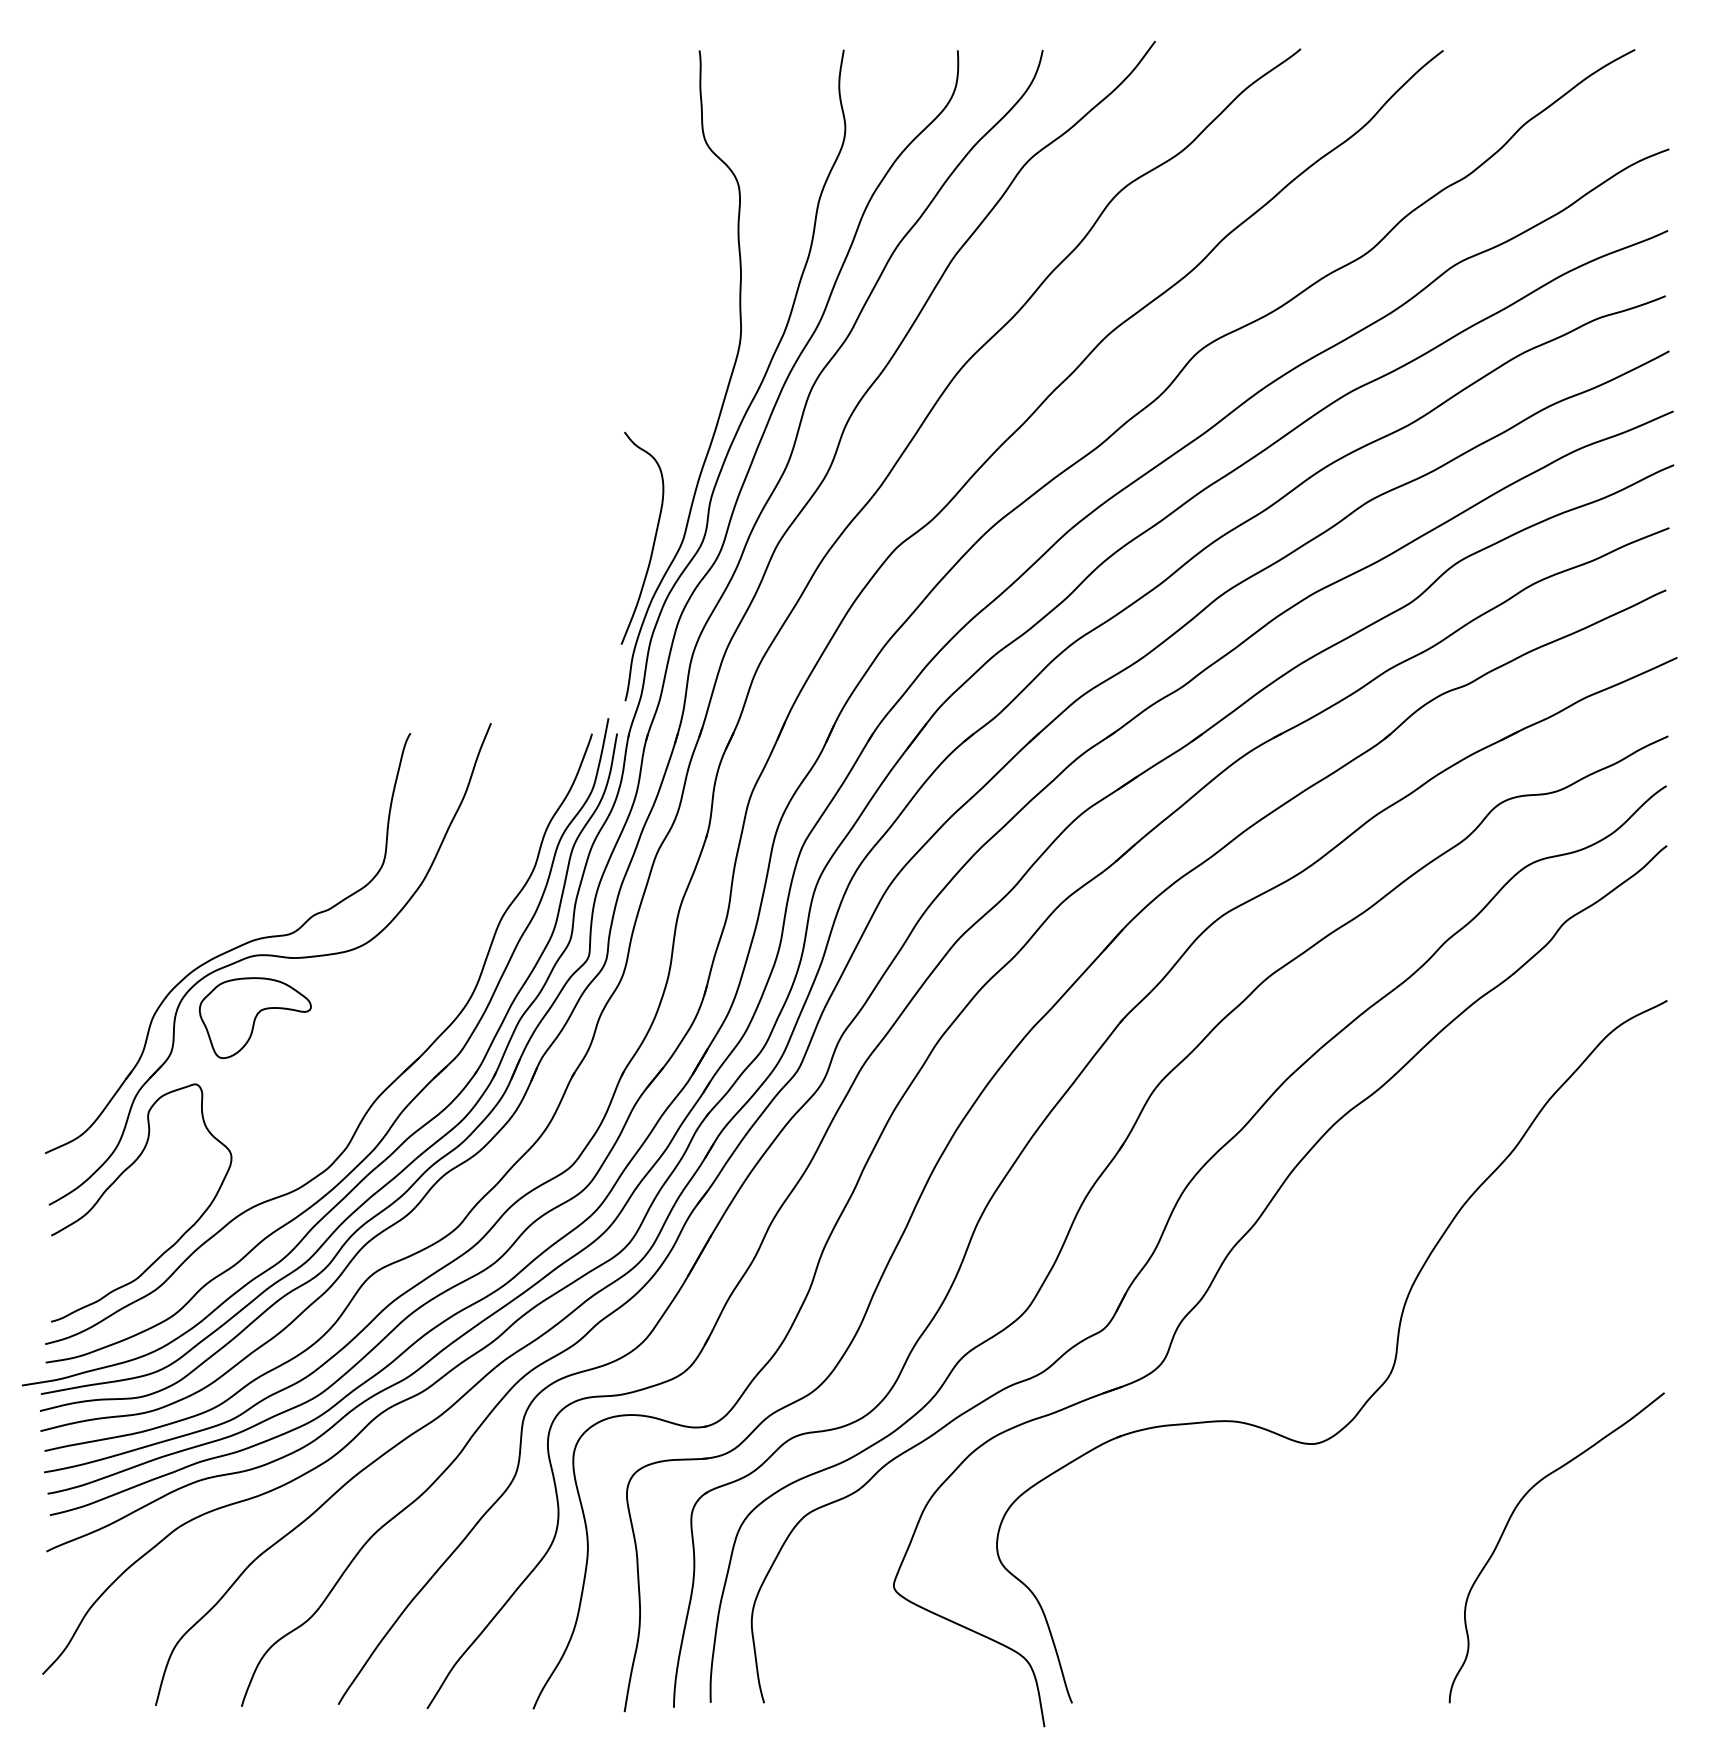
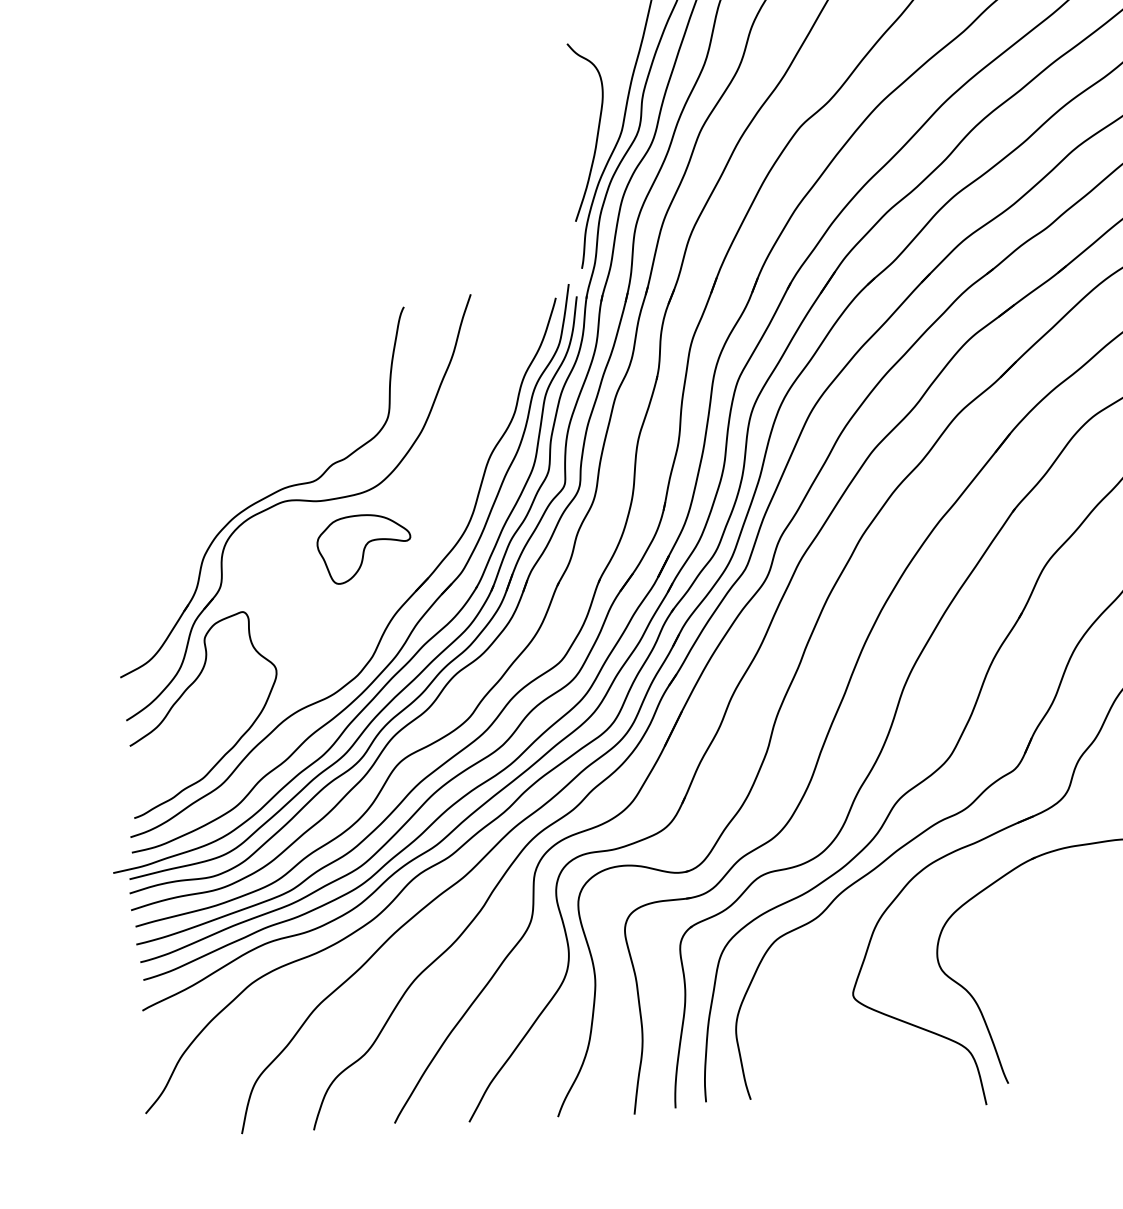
part: (254, 1017) -> (363, 548), moved

